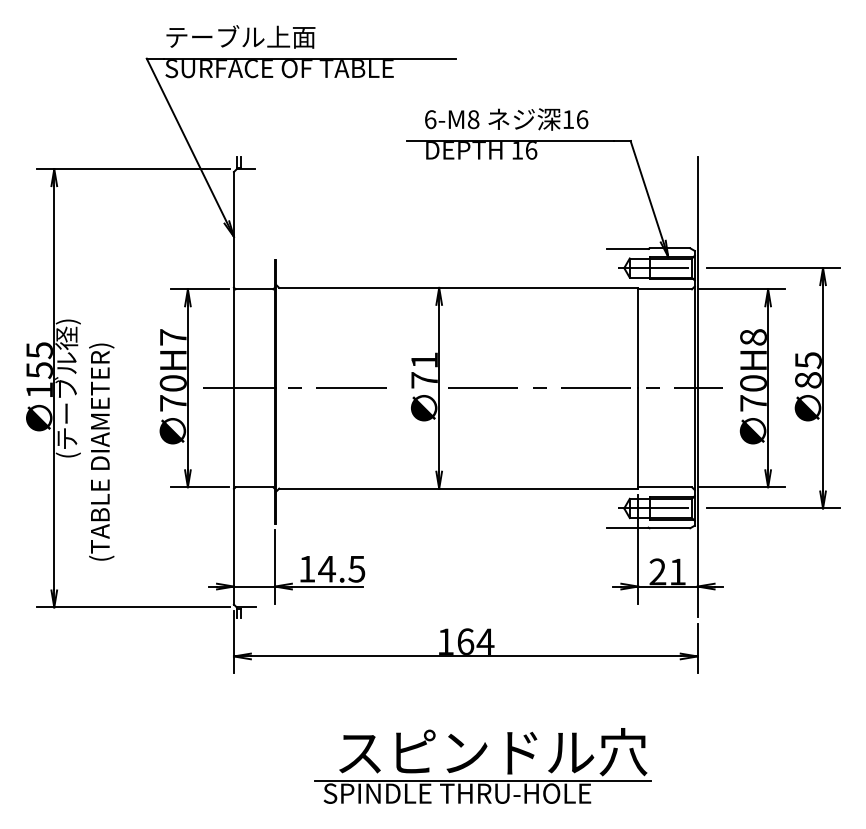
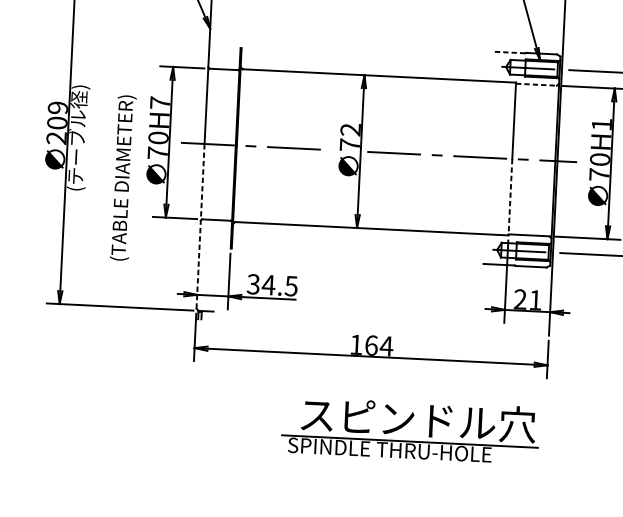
line: (627, 248) -> (509, 52), solid -> dashed
line: (665, 289) -> (536, 84), solid -> dashed
text: (753, 337) -> (601, 124), 70H8 -> 70H1
text: (424, 360) -> (350, 129), 71 -> 72
text: (39, 370) -> (57, 123), 155 -> 209
line: (638, 438) -> (510, 197), solid -> dashed
text: (101, 451) -> (123, 177), moved
line: (233, 495) -> (200, 225), solid -> dashed
text: (306, 568) -> (253, 283), 14.5 -> 34.5
part: (477, 759) -> (406, 424), moved

